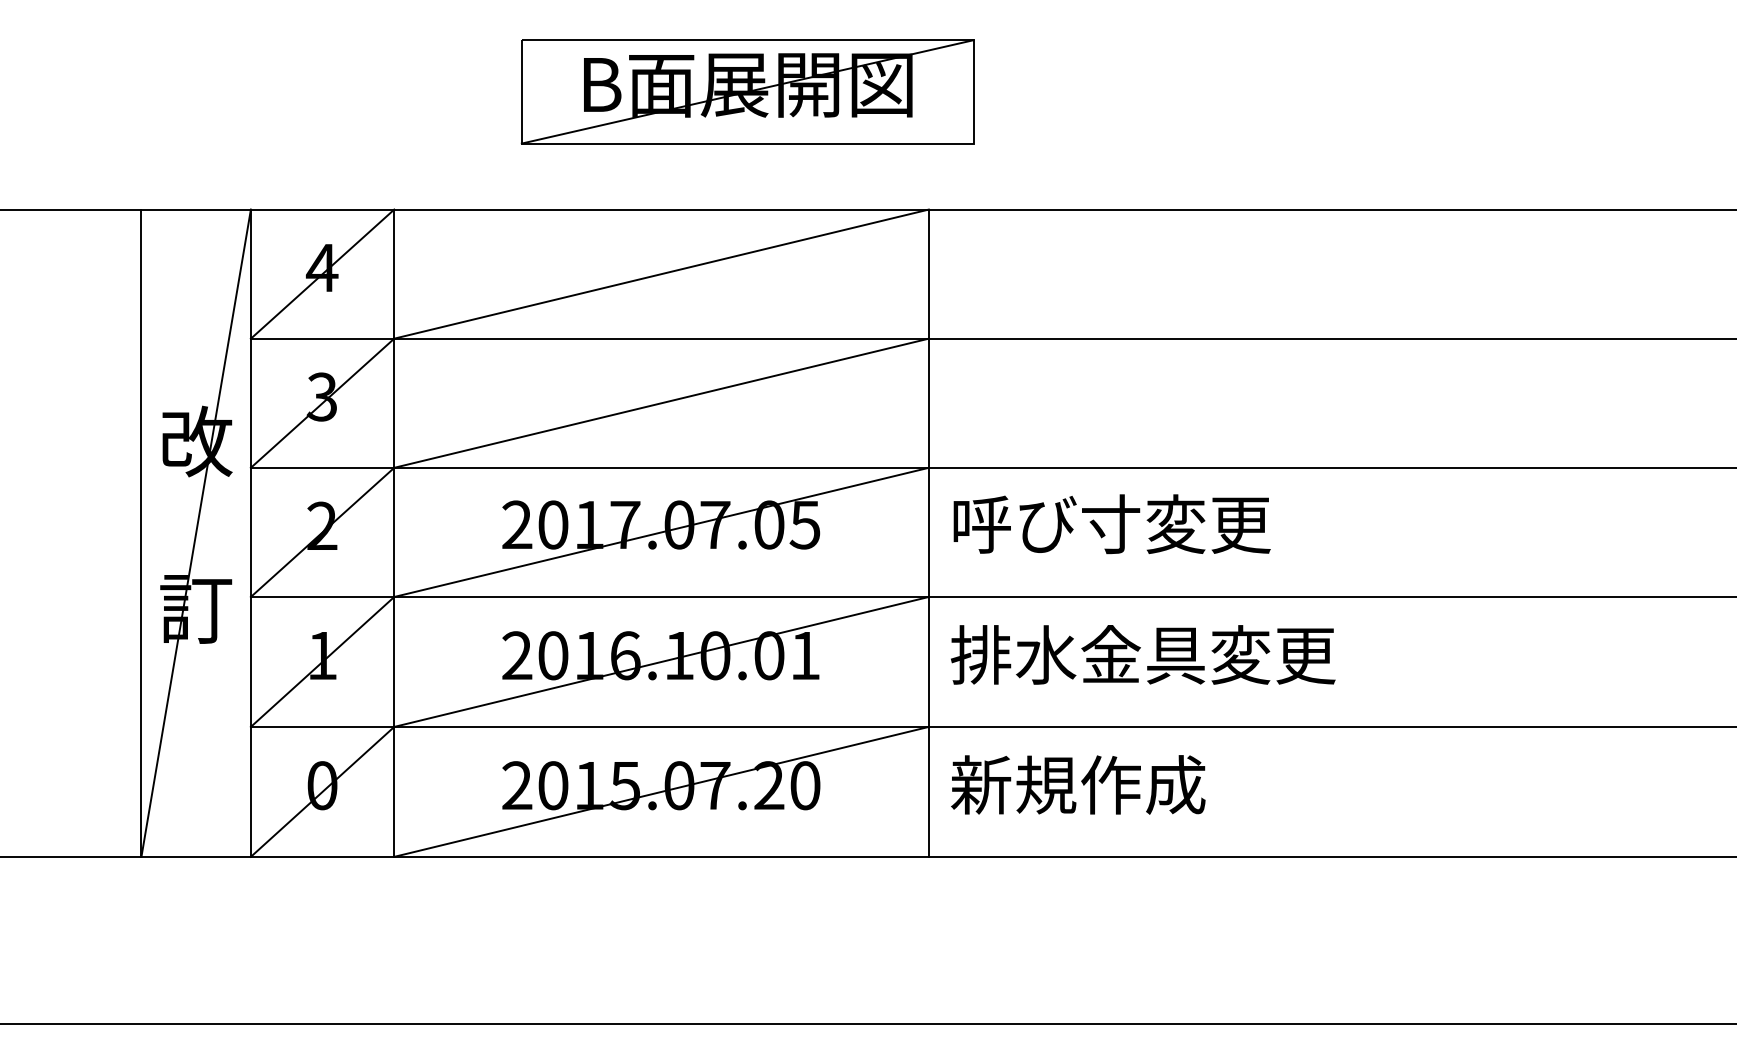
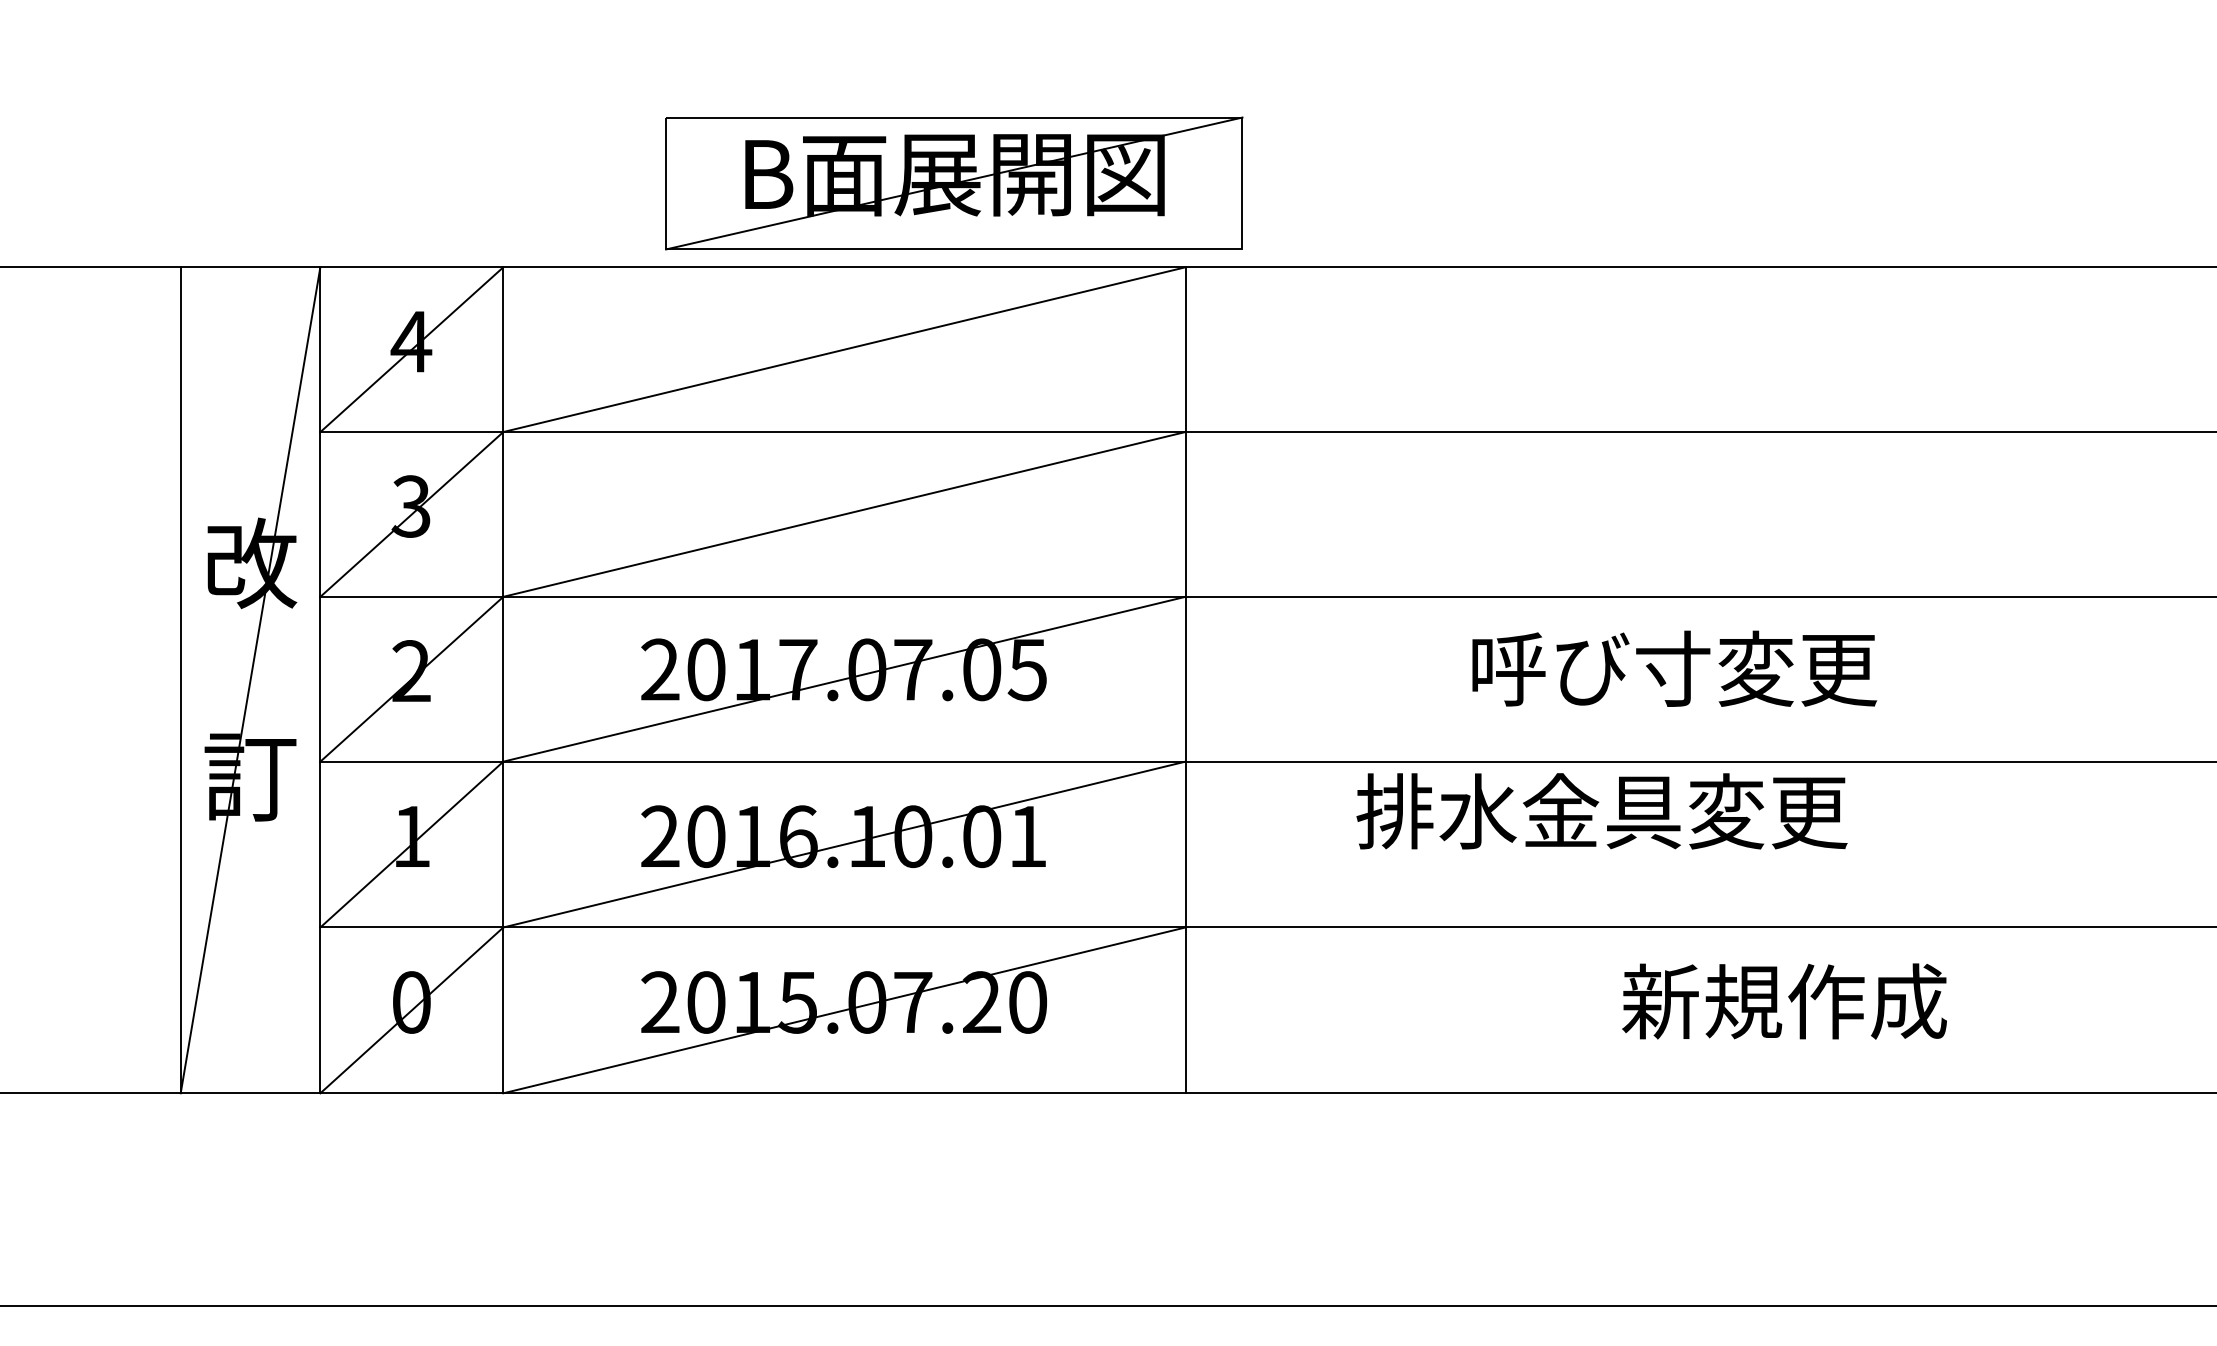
part: (747, 91) -> (954, 182), moved
text: (1111, 524) -> (1673, 669), moved
text: (1143, 654) -> (1602, 810), moved
text: (1078, 784) -> (1784, 1000), moved

